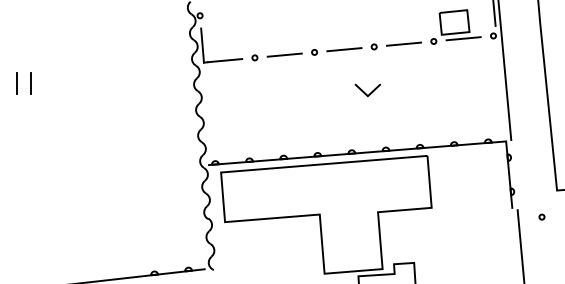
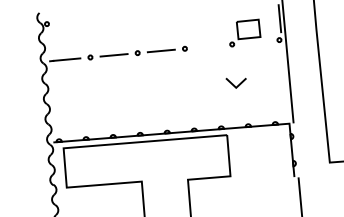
line: (463, 38) -> (255, 42), removed
line: (403, 43) -> (208, 46), removed
line: (202, 45) -> (48, 47), removed
line: (365, 92) -> (234, 84), moved
circle: (541, 216) -> (317, 183), removed

